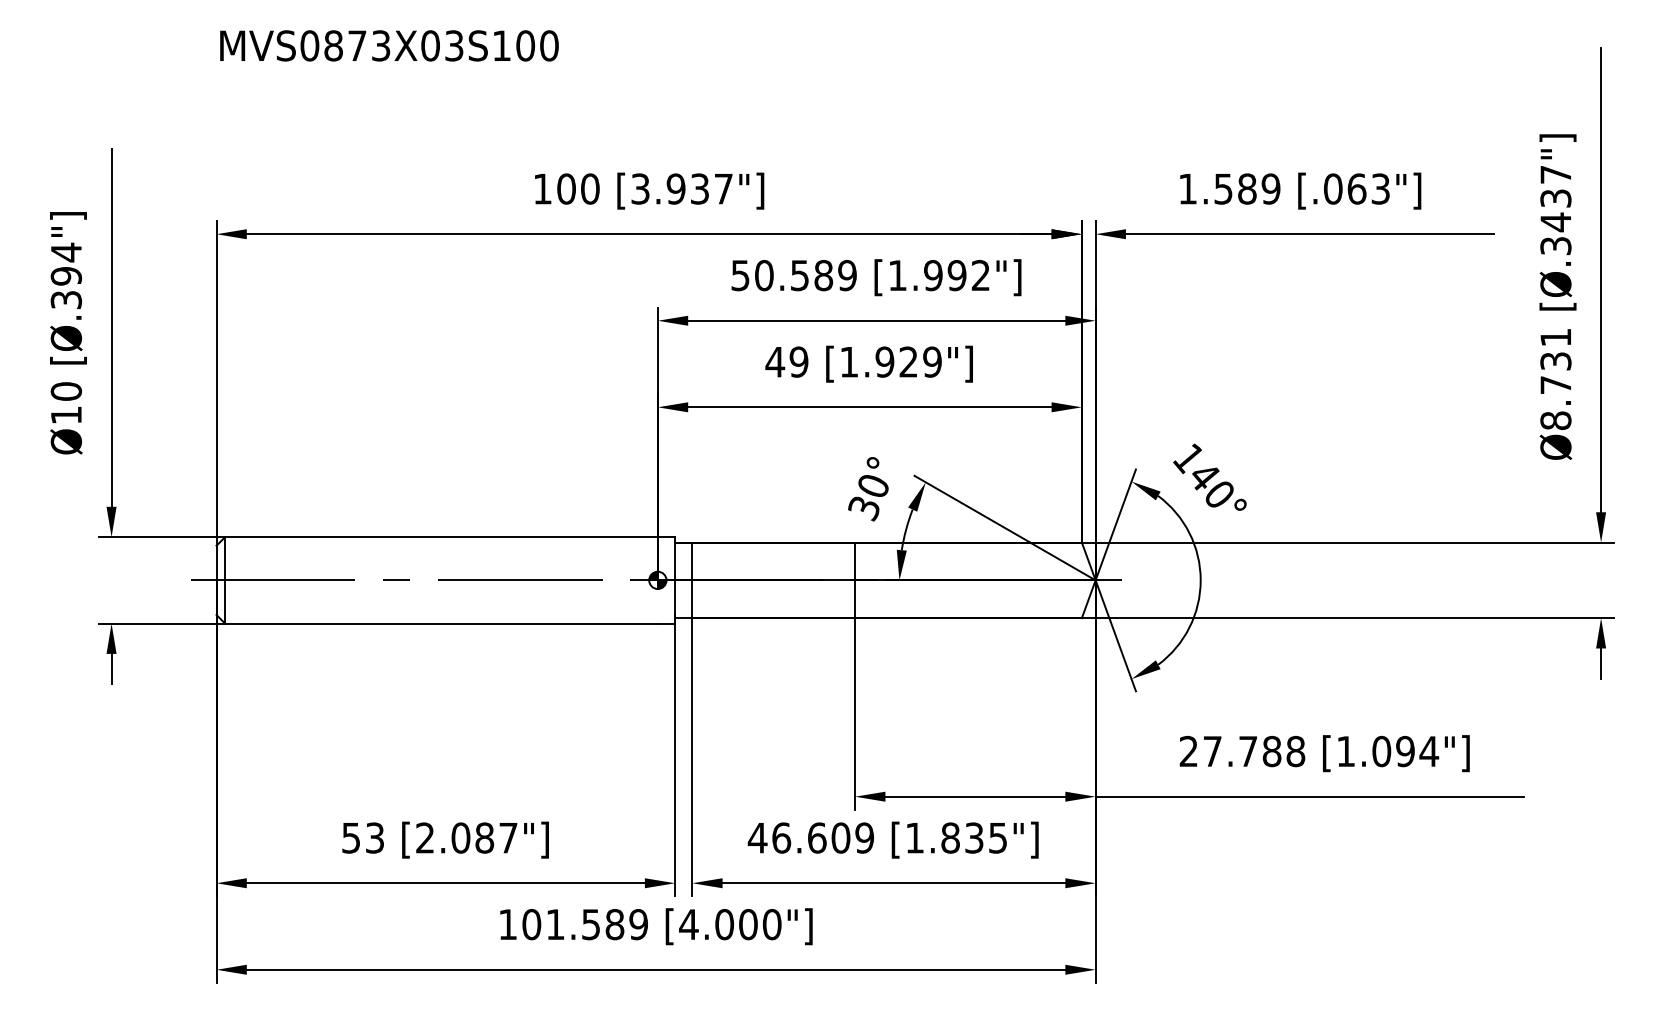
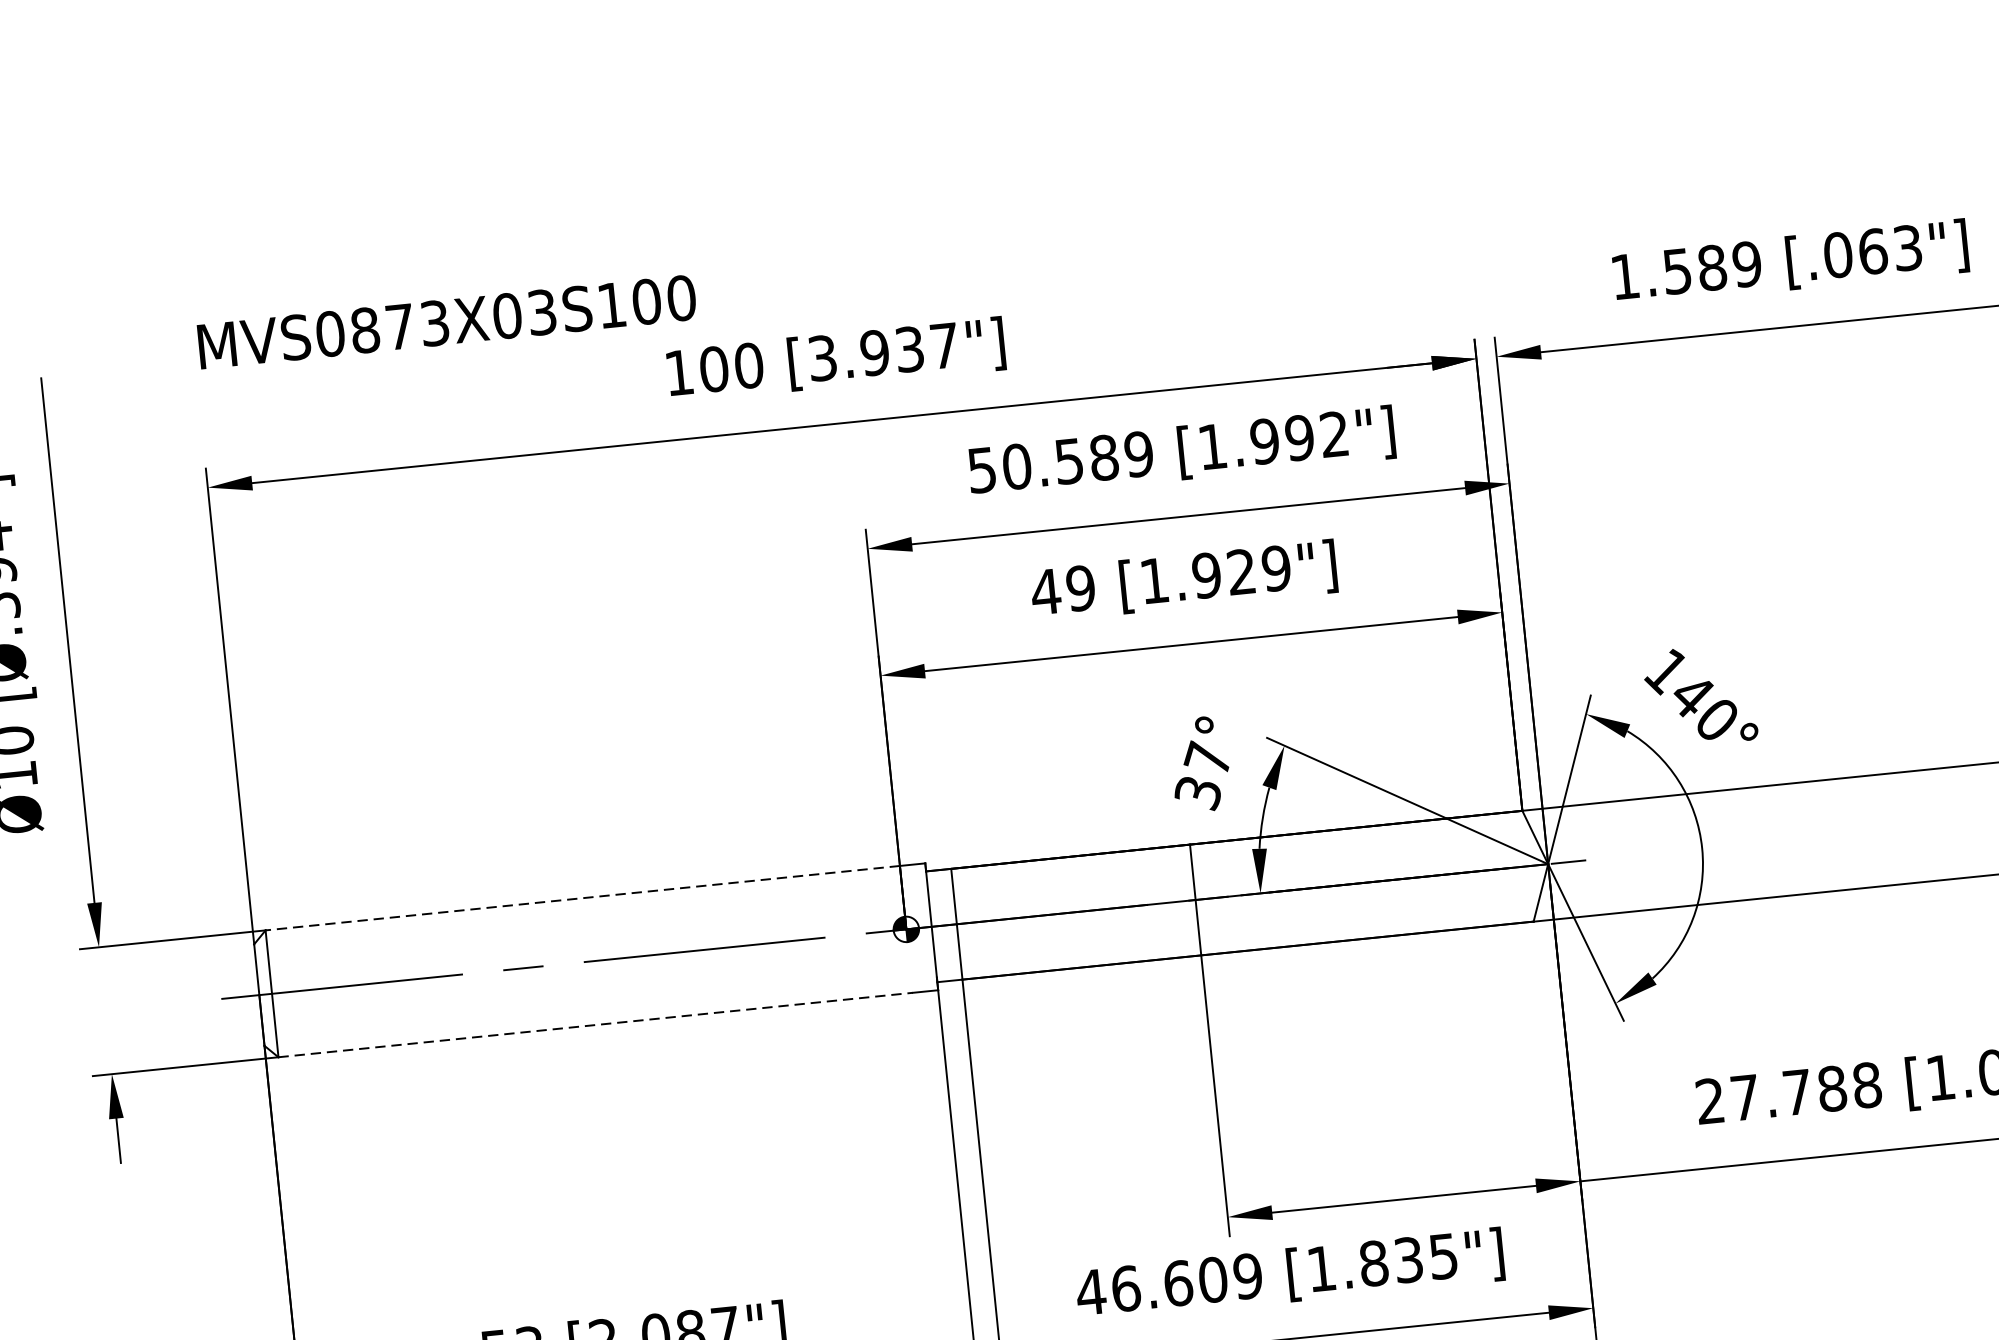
text: (389, 45) -> (447, 321), moved
text: (872, 484) -> (1206, 756), 30° -> 37°
line: (441, 537) -> (582, 898), solid -> dashed
line: (442, 623) -> (597, 1024), solid -> dashed

